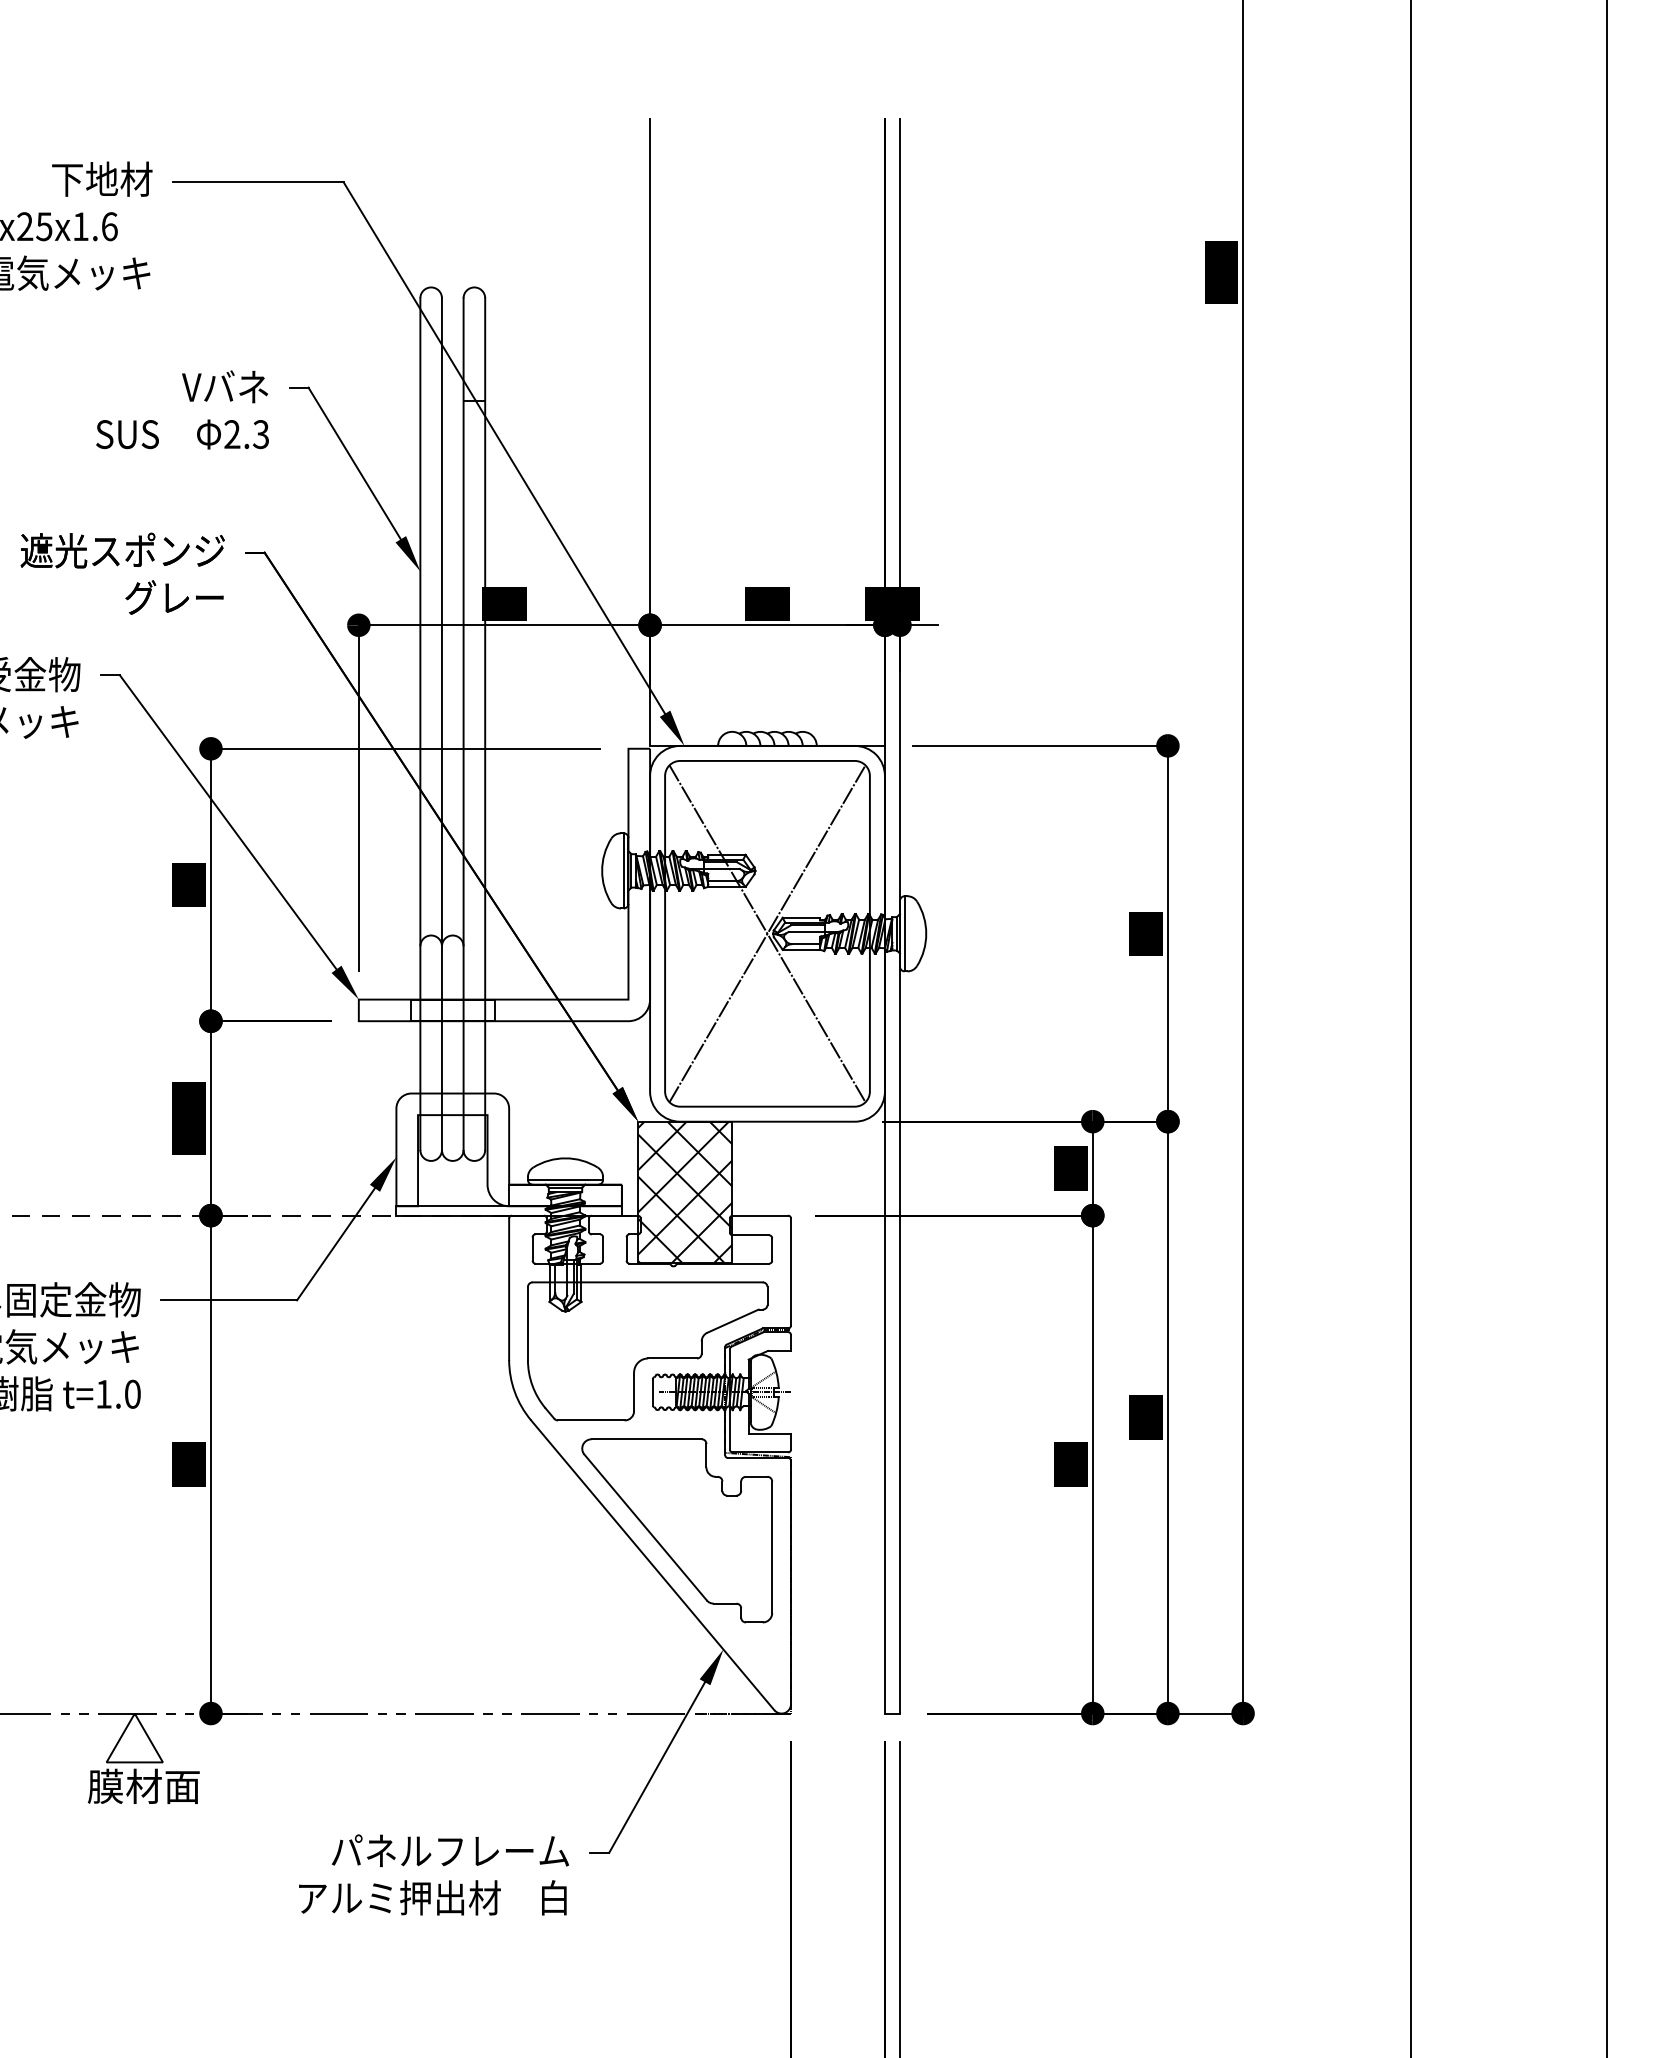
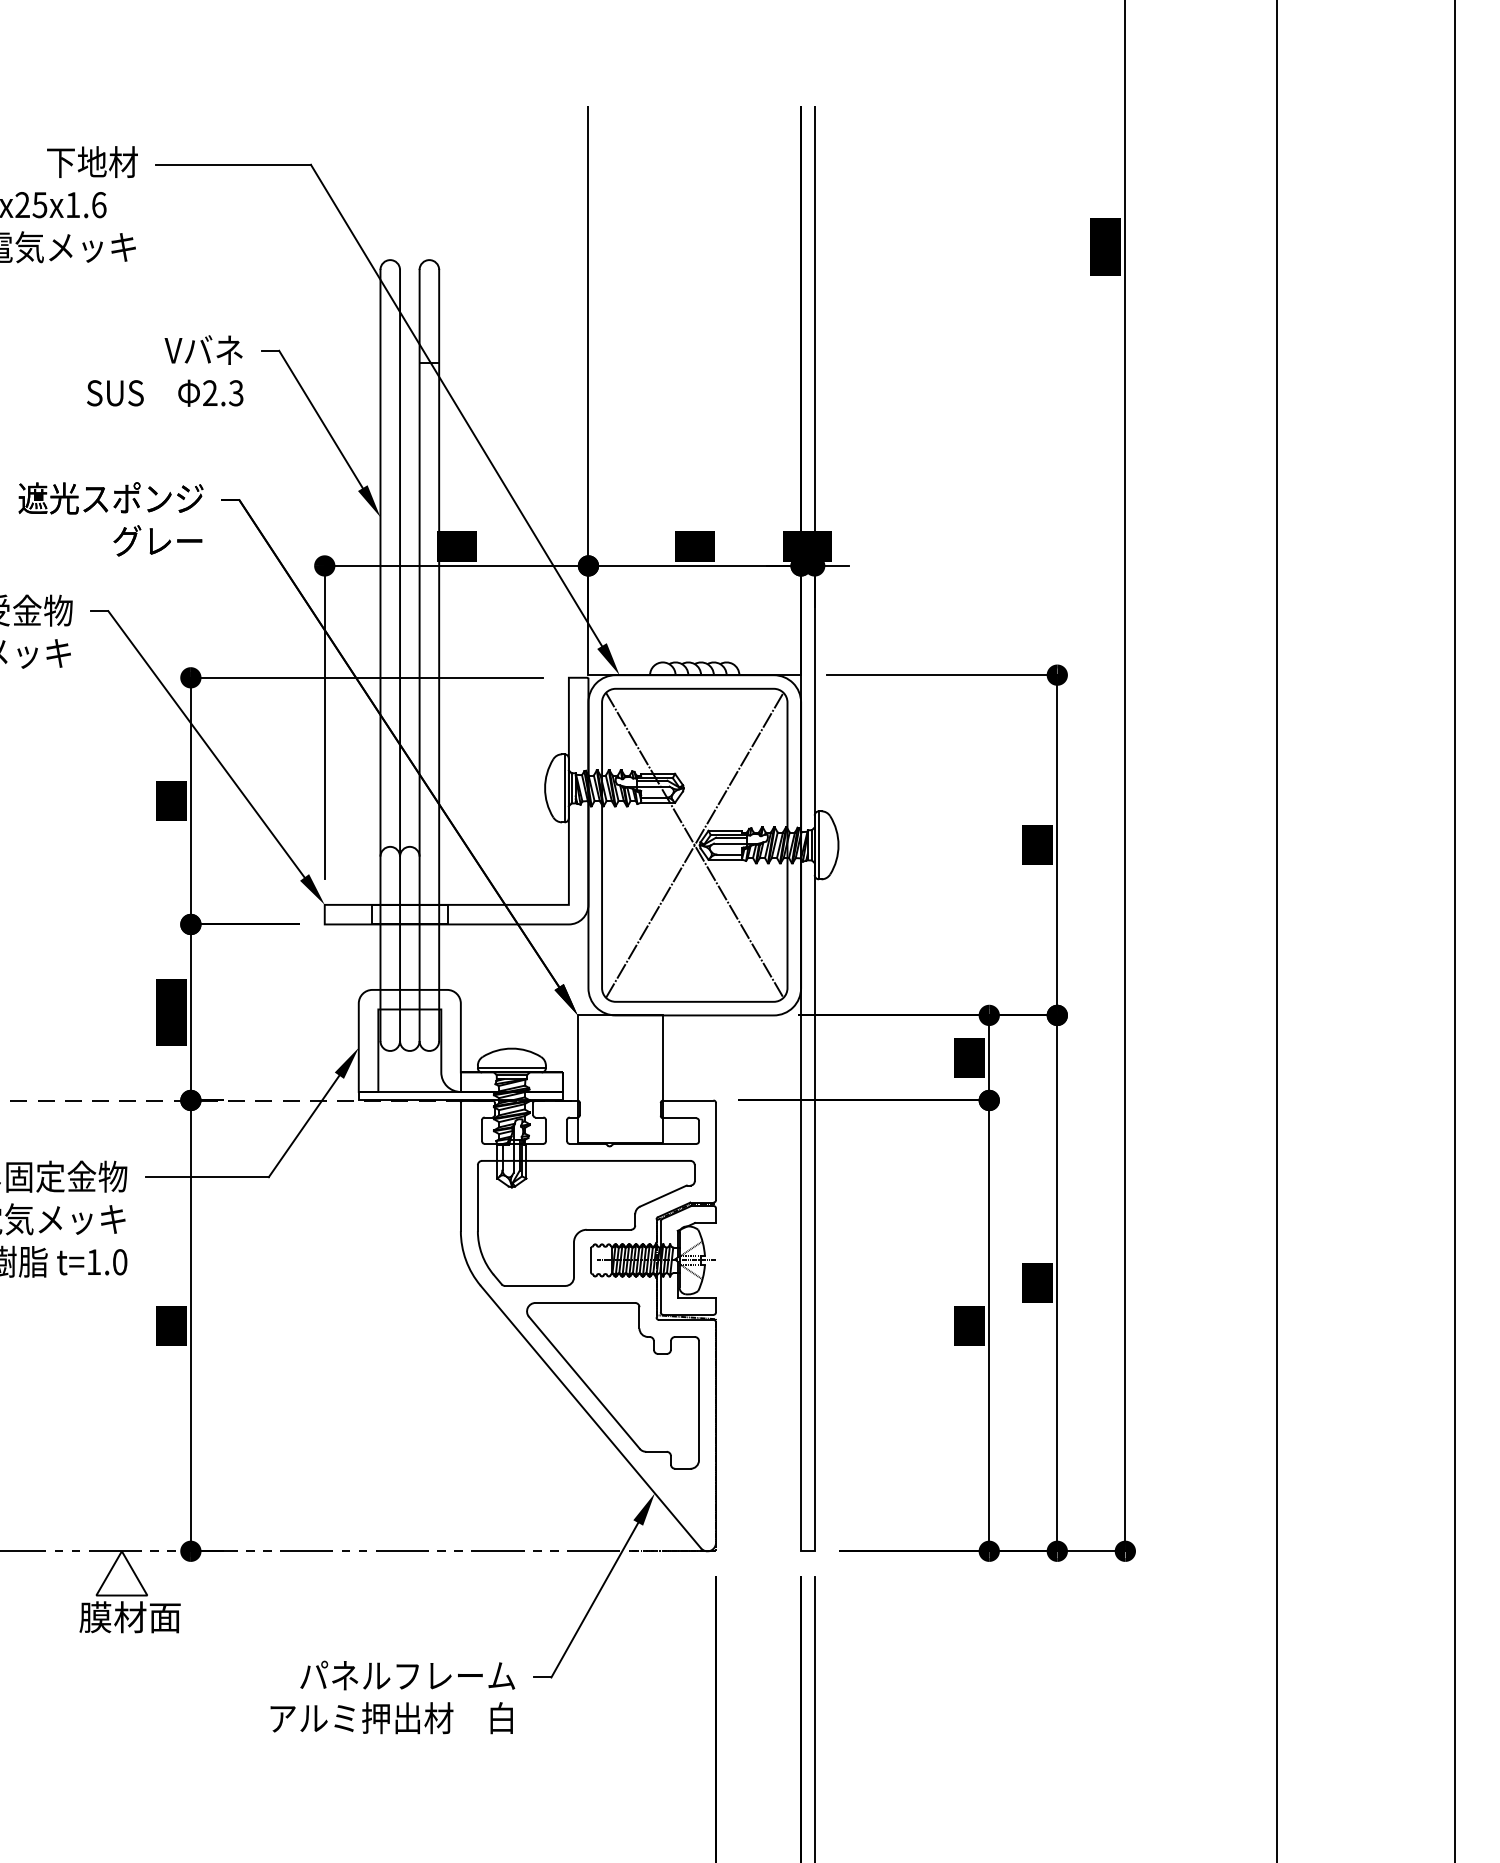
hatch: (685, 1191) -> (620, 1078), removed

